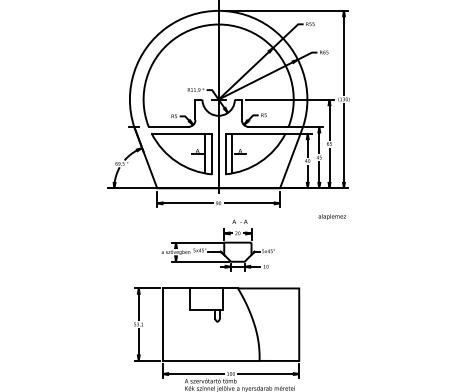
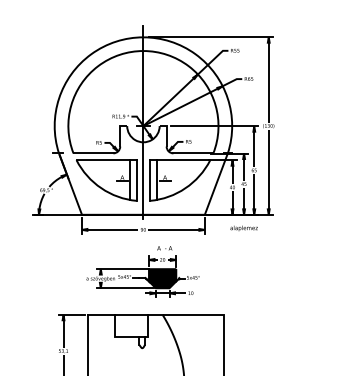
text: (331, 216) -> (243, 228), moved
fill: (237, 251) -> (162, 278), added

